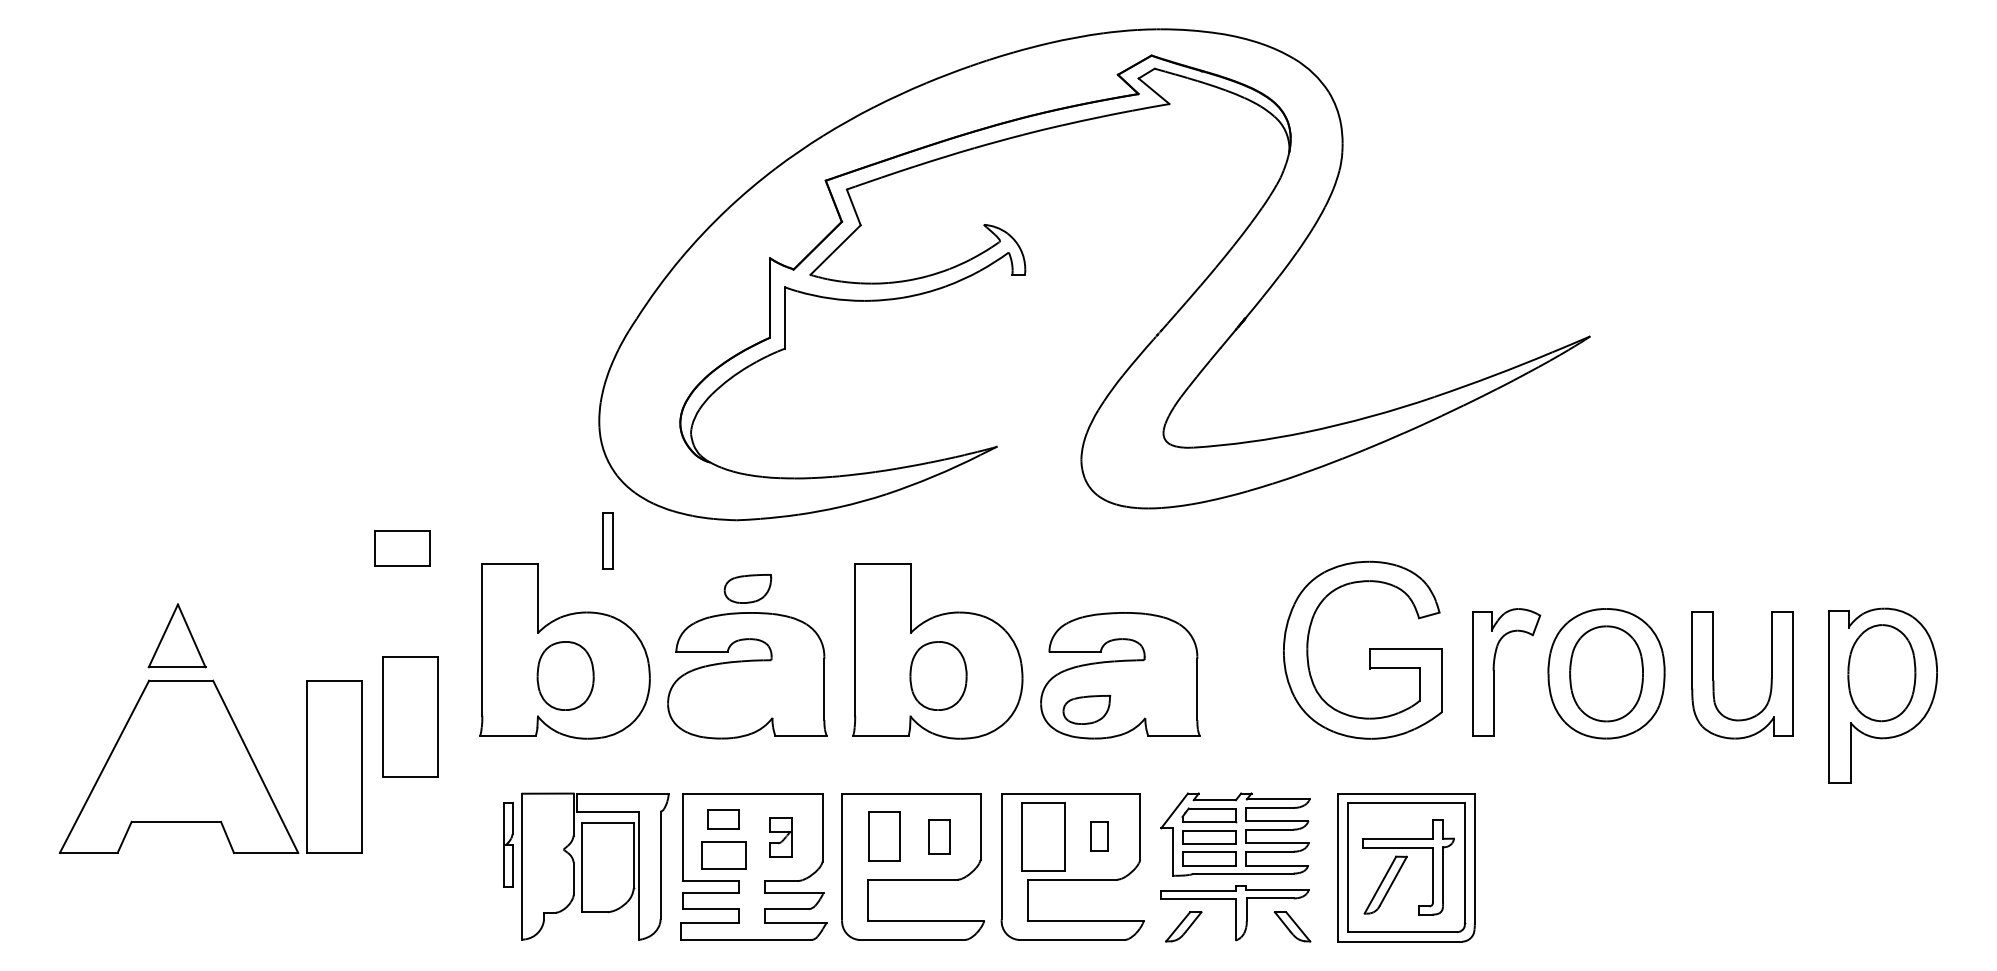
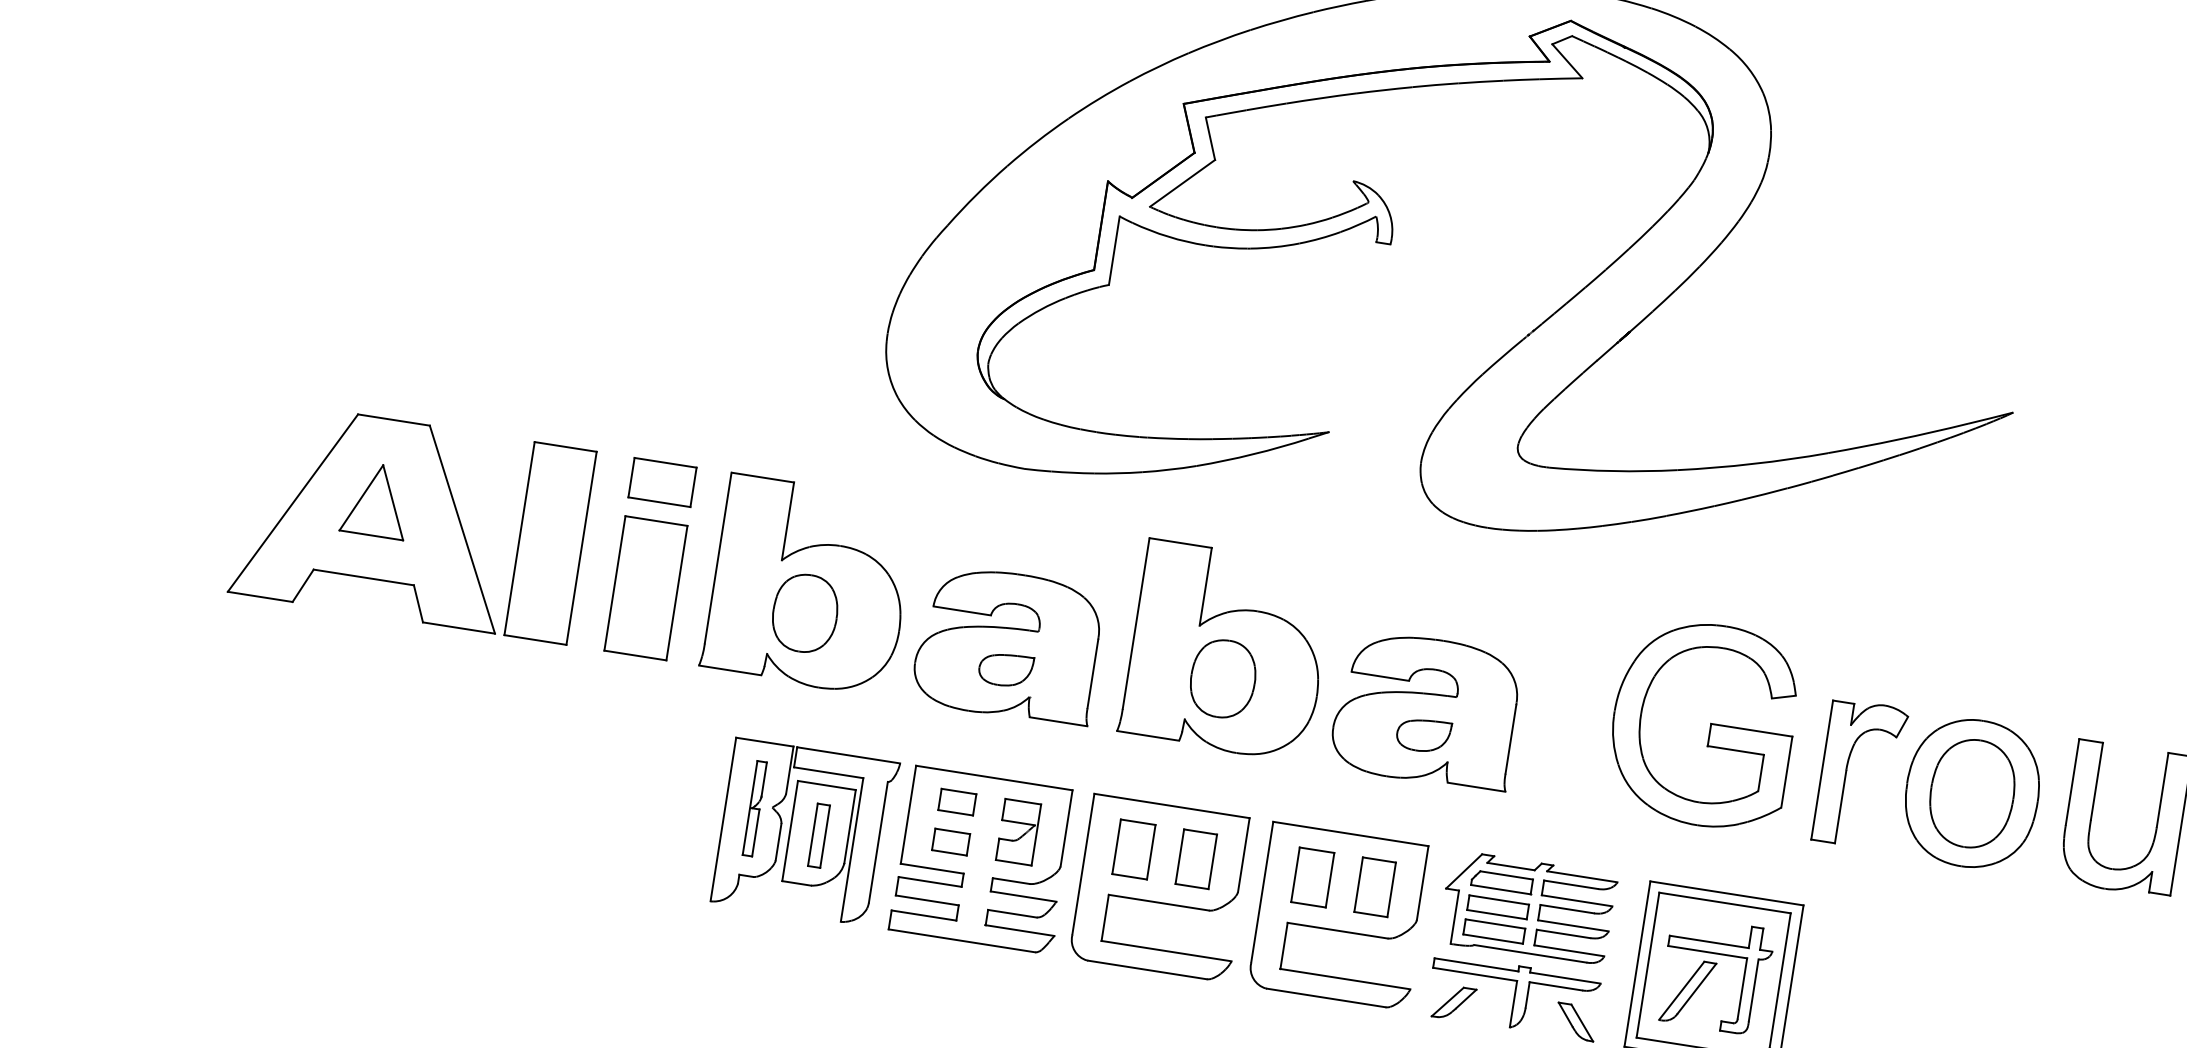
part: (607, 540) -> (818, 835), moved
part: (402, 548) -> (662, 482), moved
part: (747, 588) -> (1005, 669), moved
part: (1086, 709) -> (1423, 734), moved
part: (410, 716) -> (645, 587), moved
part: (210, 766) -> (411, 521), moved
part: (939, 836) -> (1196, 858), size x1.43
part: (1043, 836) -> (1312, 877), size x0.71
part: (1099, 836) -> (1375, 886), size x1.67
part: (780, 837) -> (1017, 832), size x1.43
part: (508, 844) -> (755, 808), moved
part: (723, 855) -> (950, 842), size x0.71

